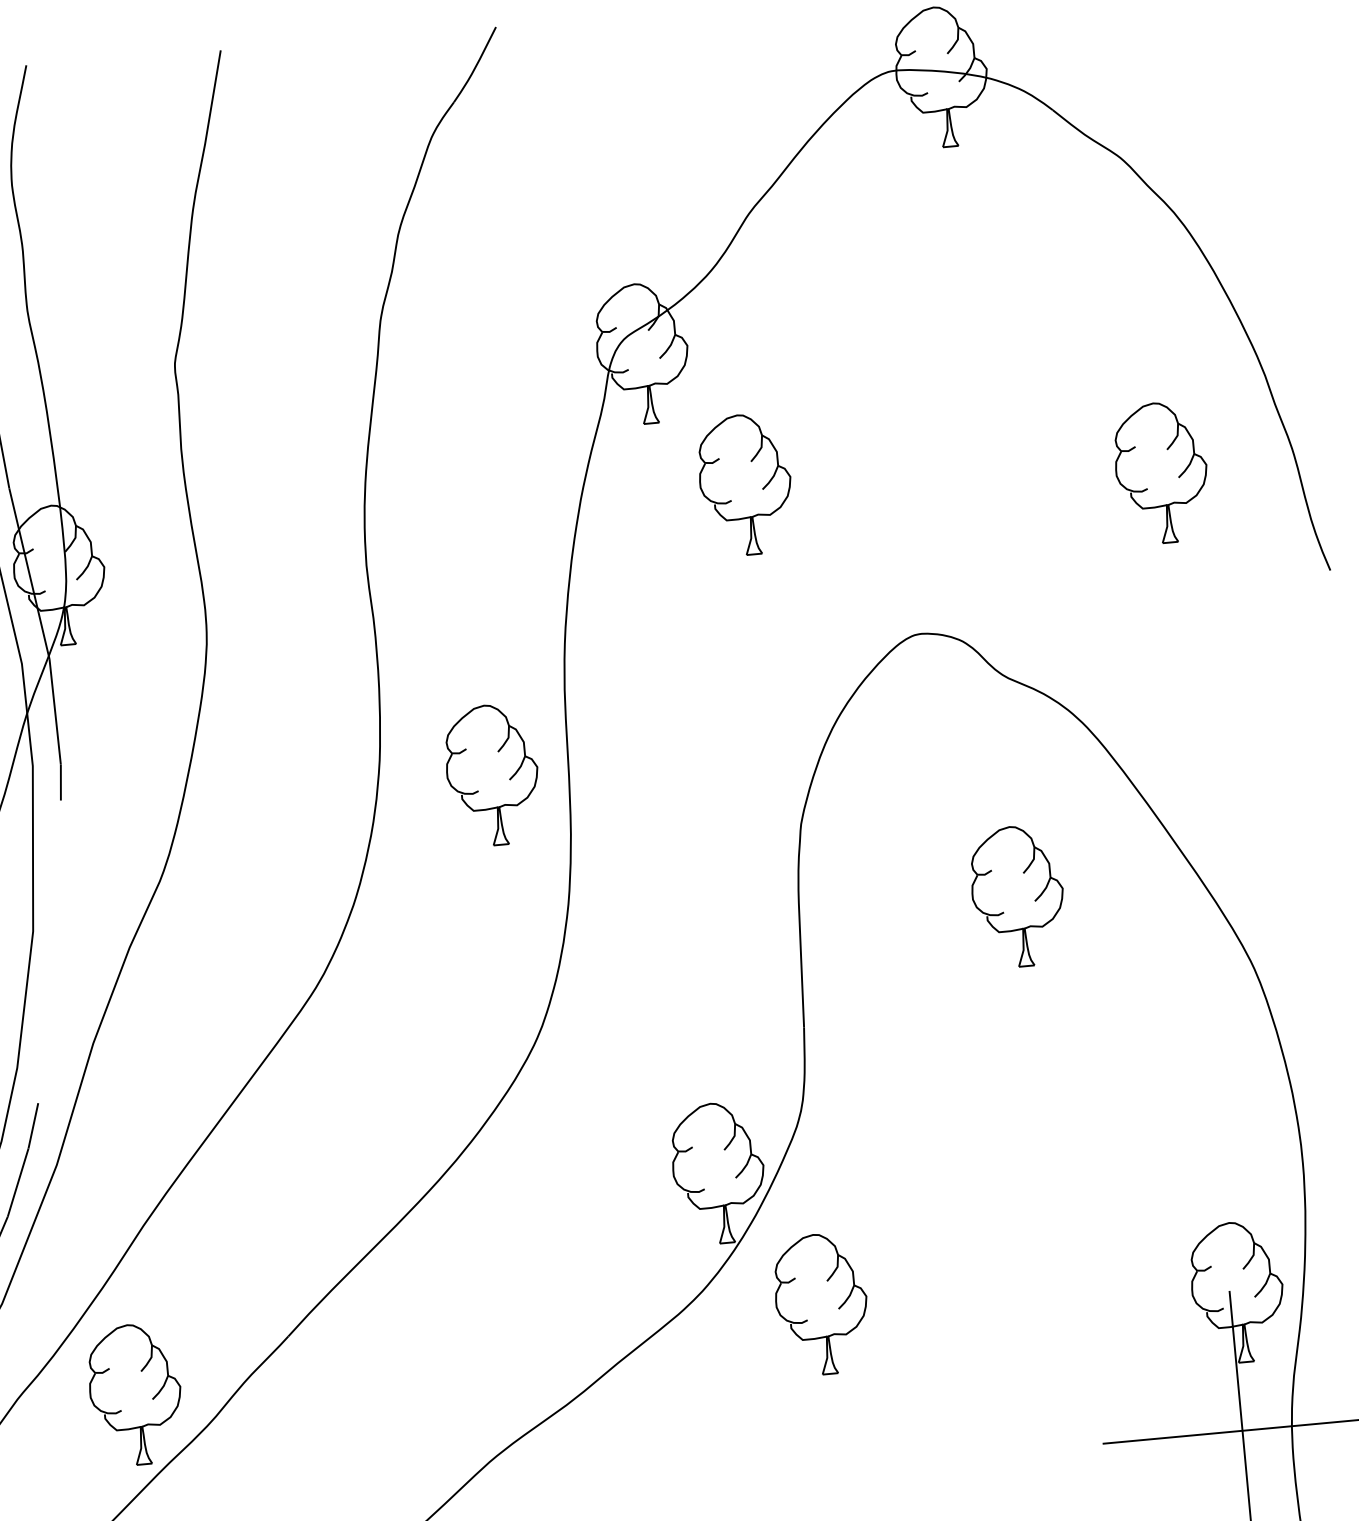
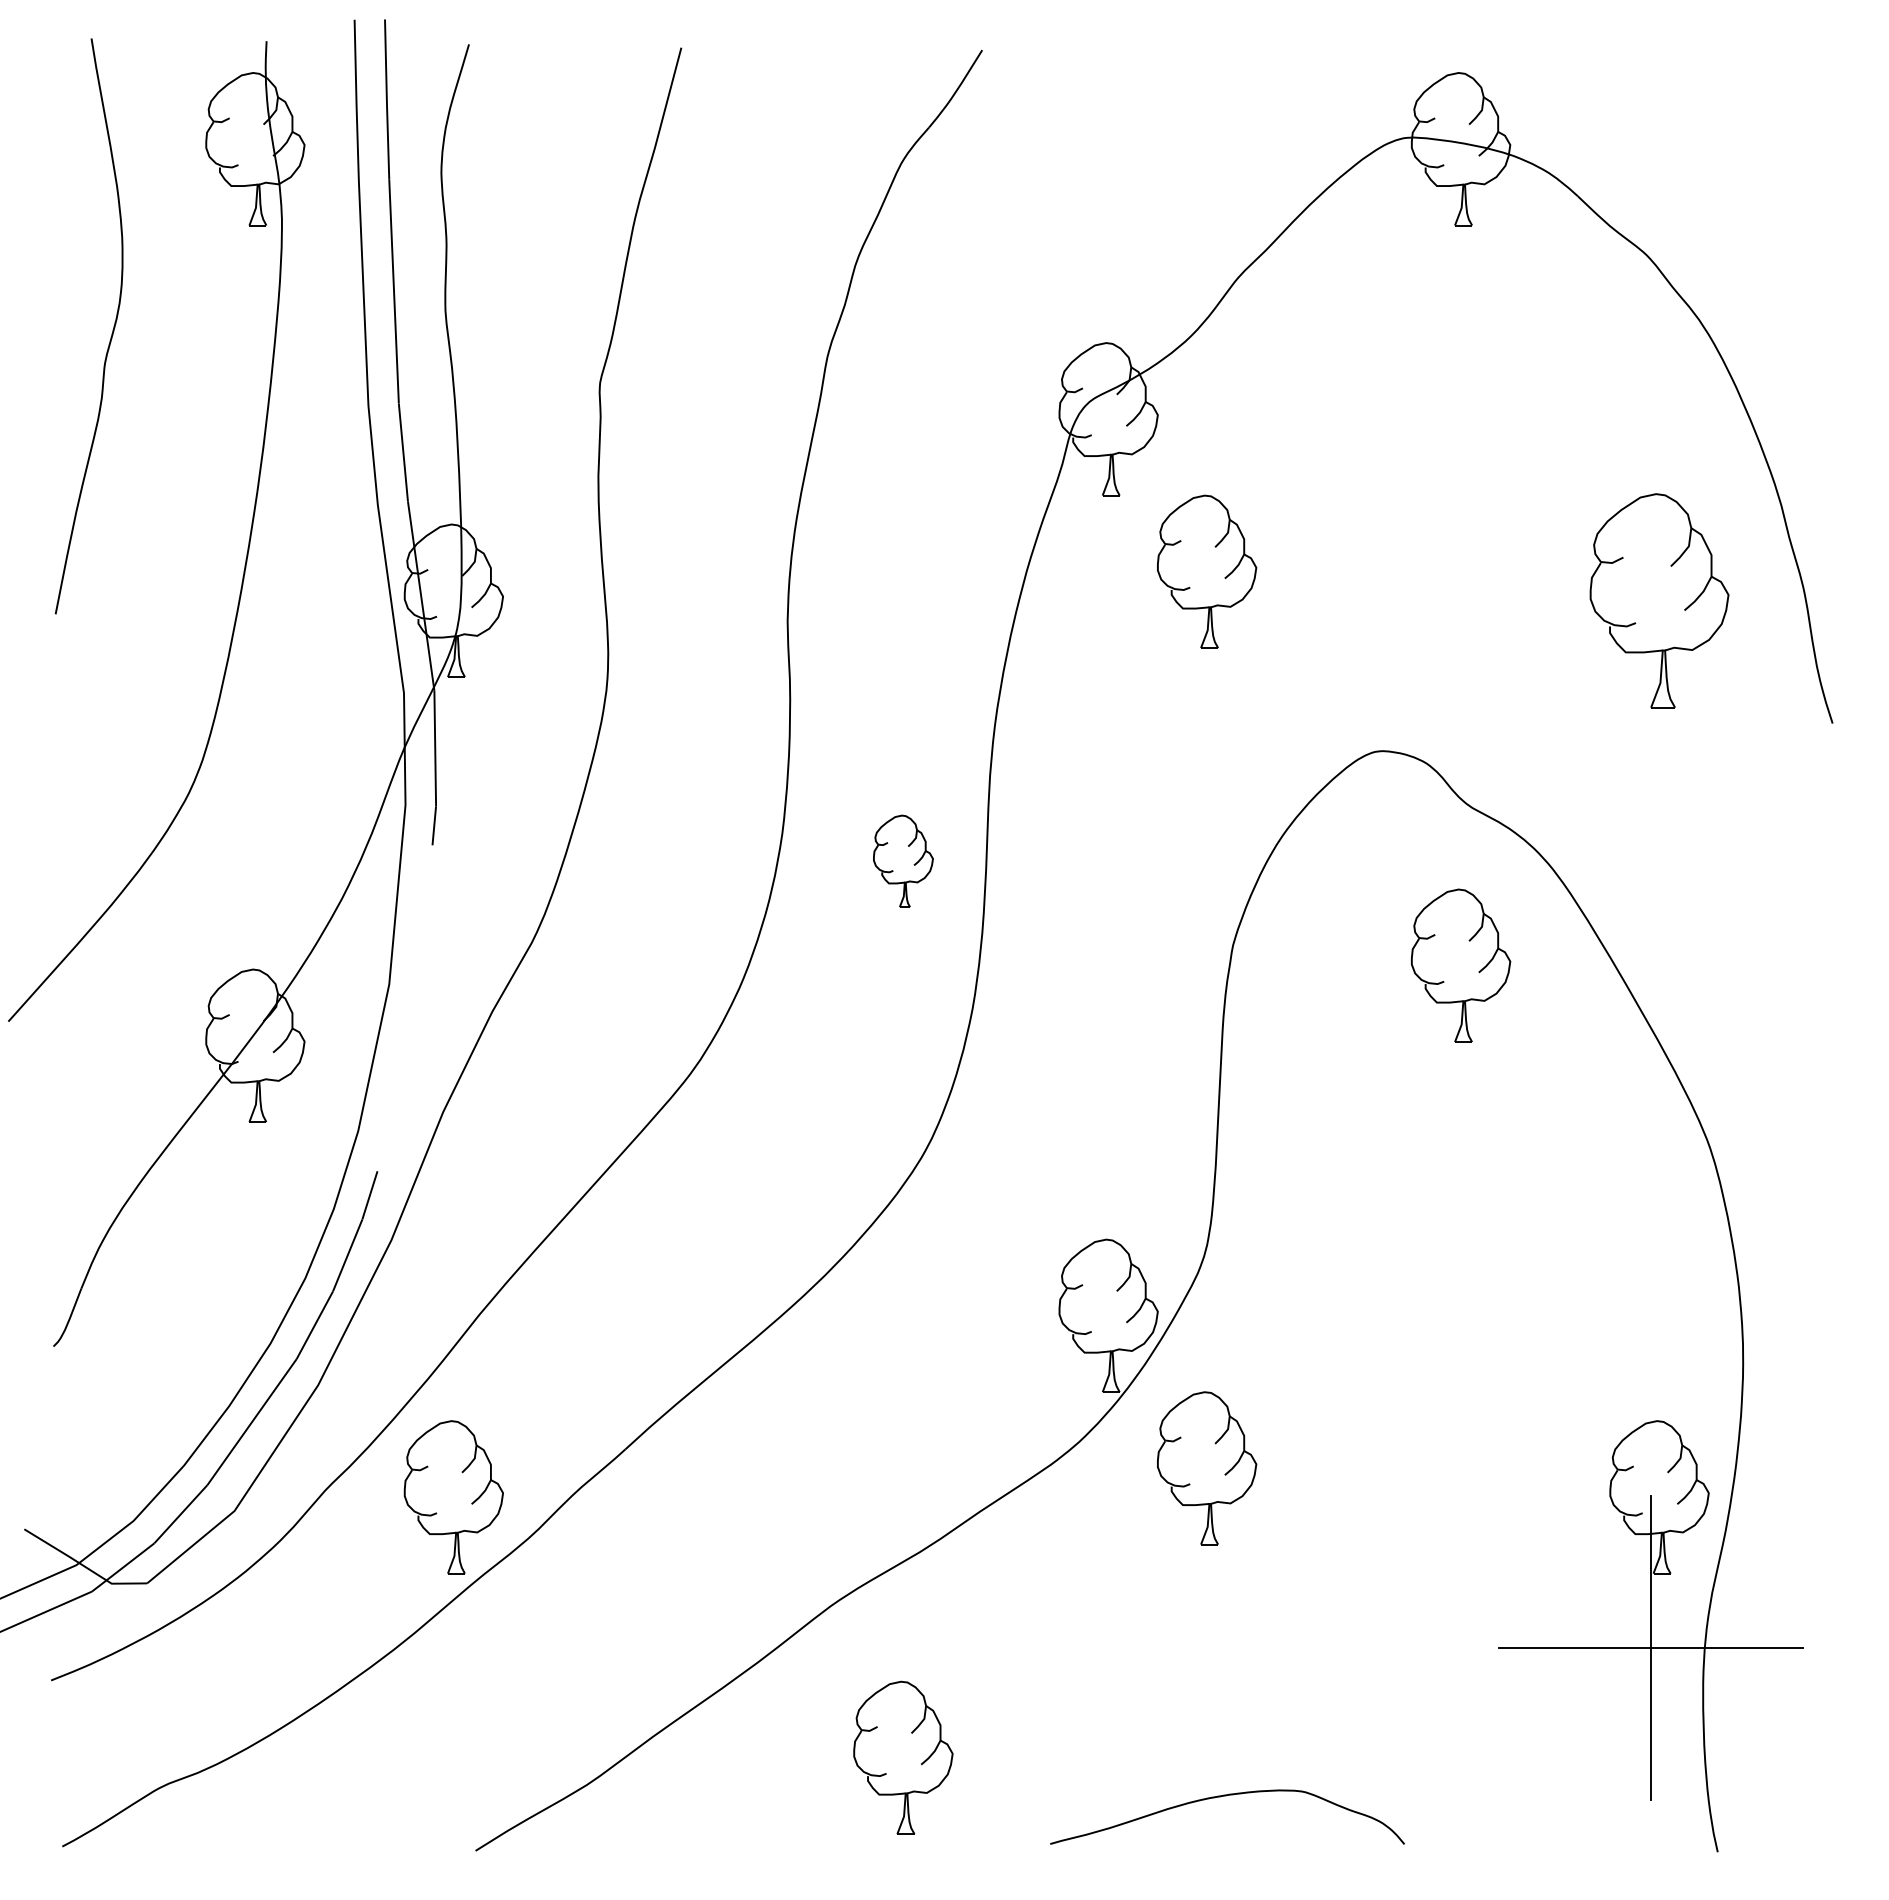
part: (1161, 472) -> (1659, 600), size x1.4
part: (492, 775) -> (903, 861), size x0.6
part: (1018, 896) -> (1461, 965), moved

